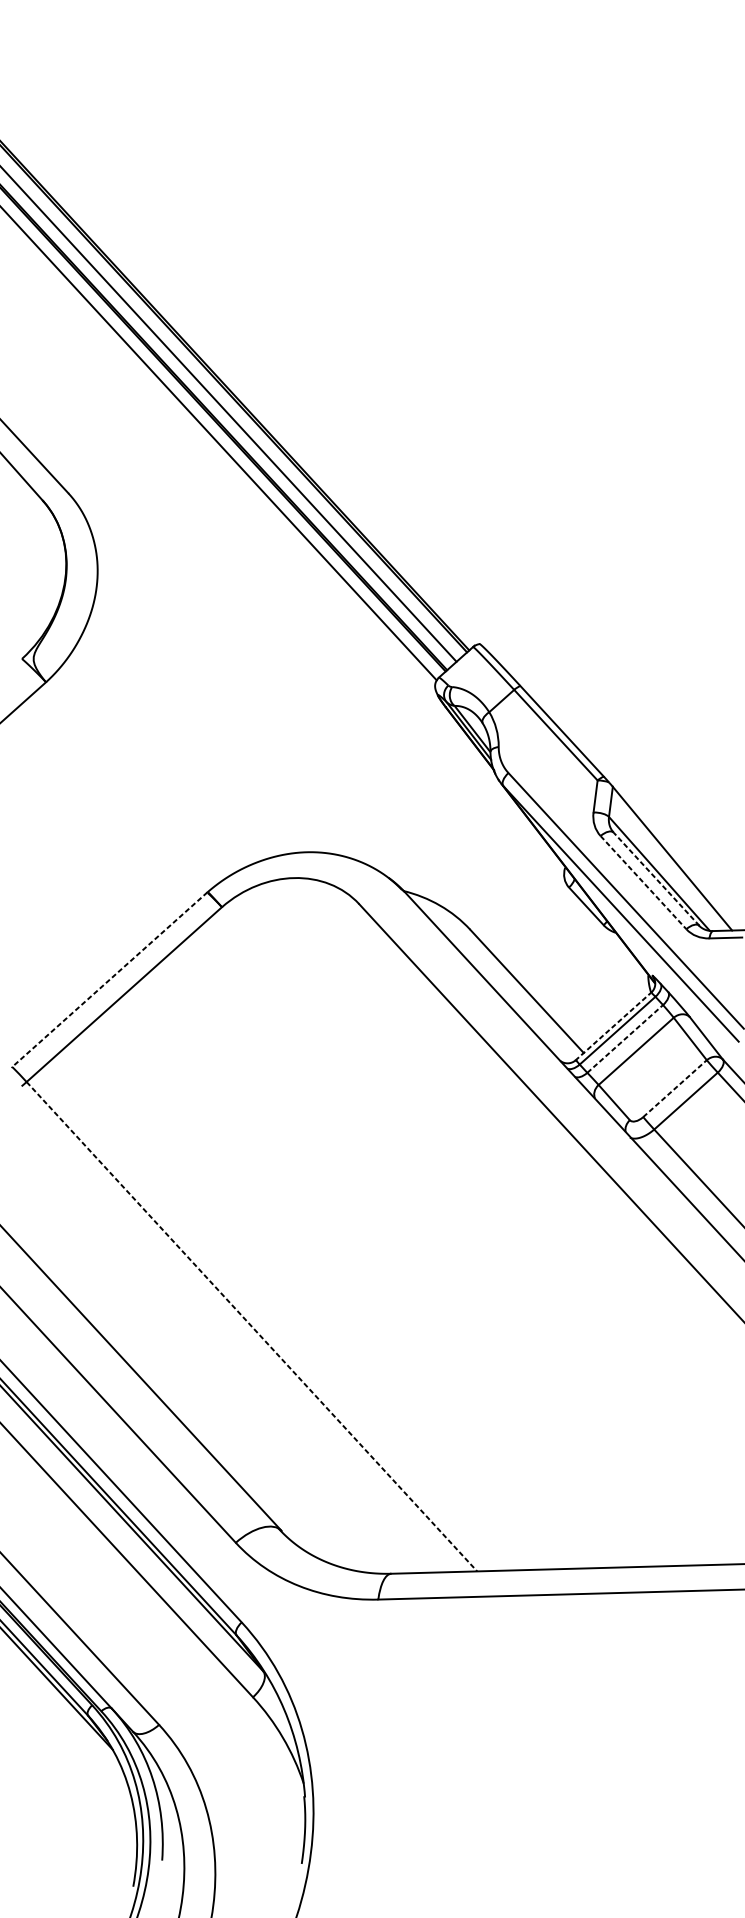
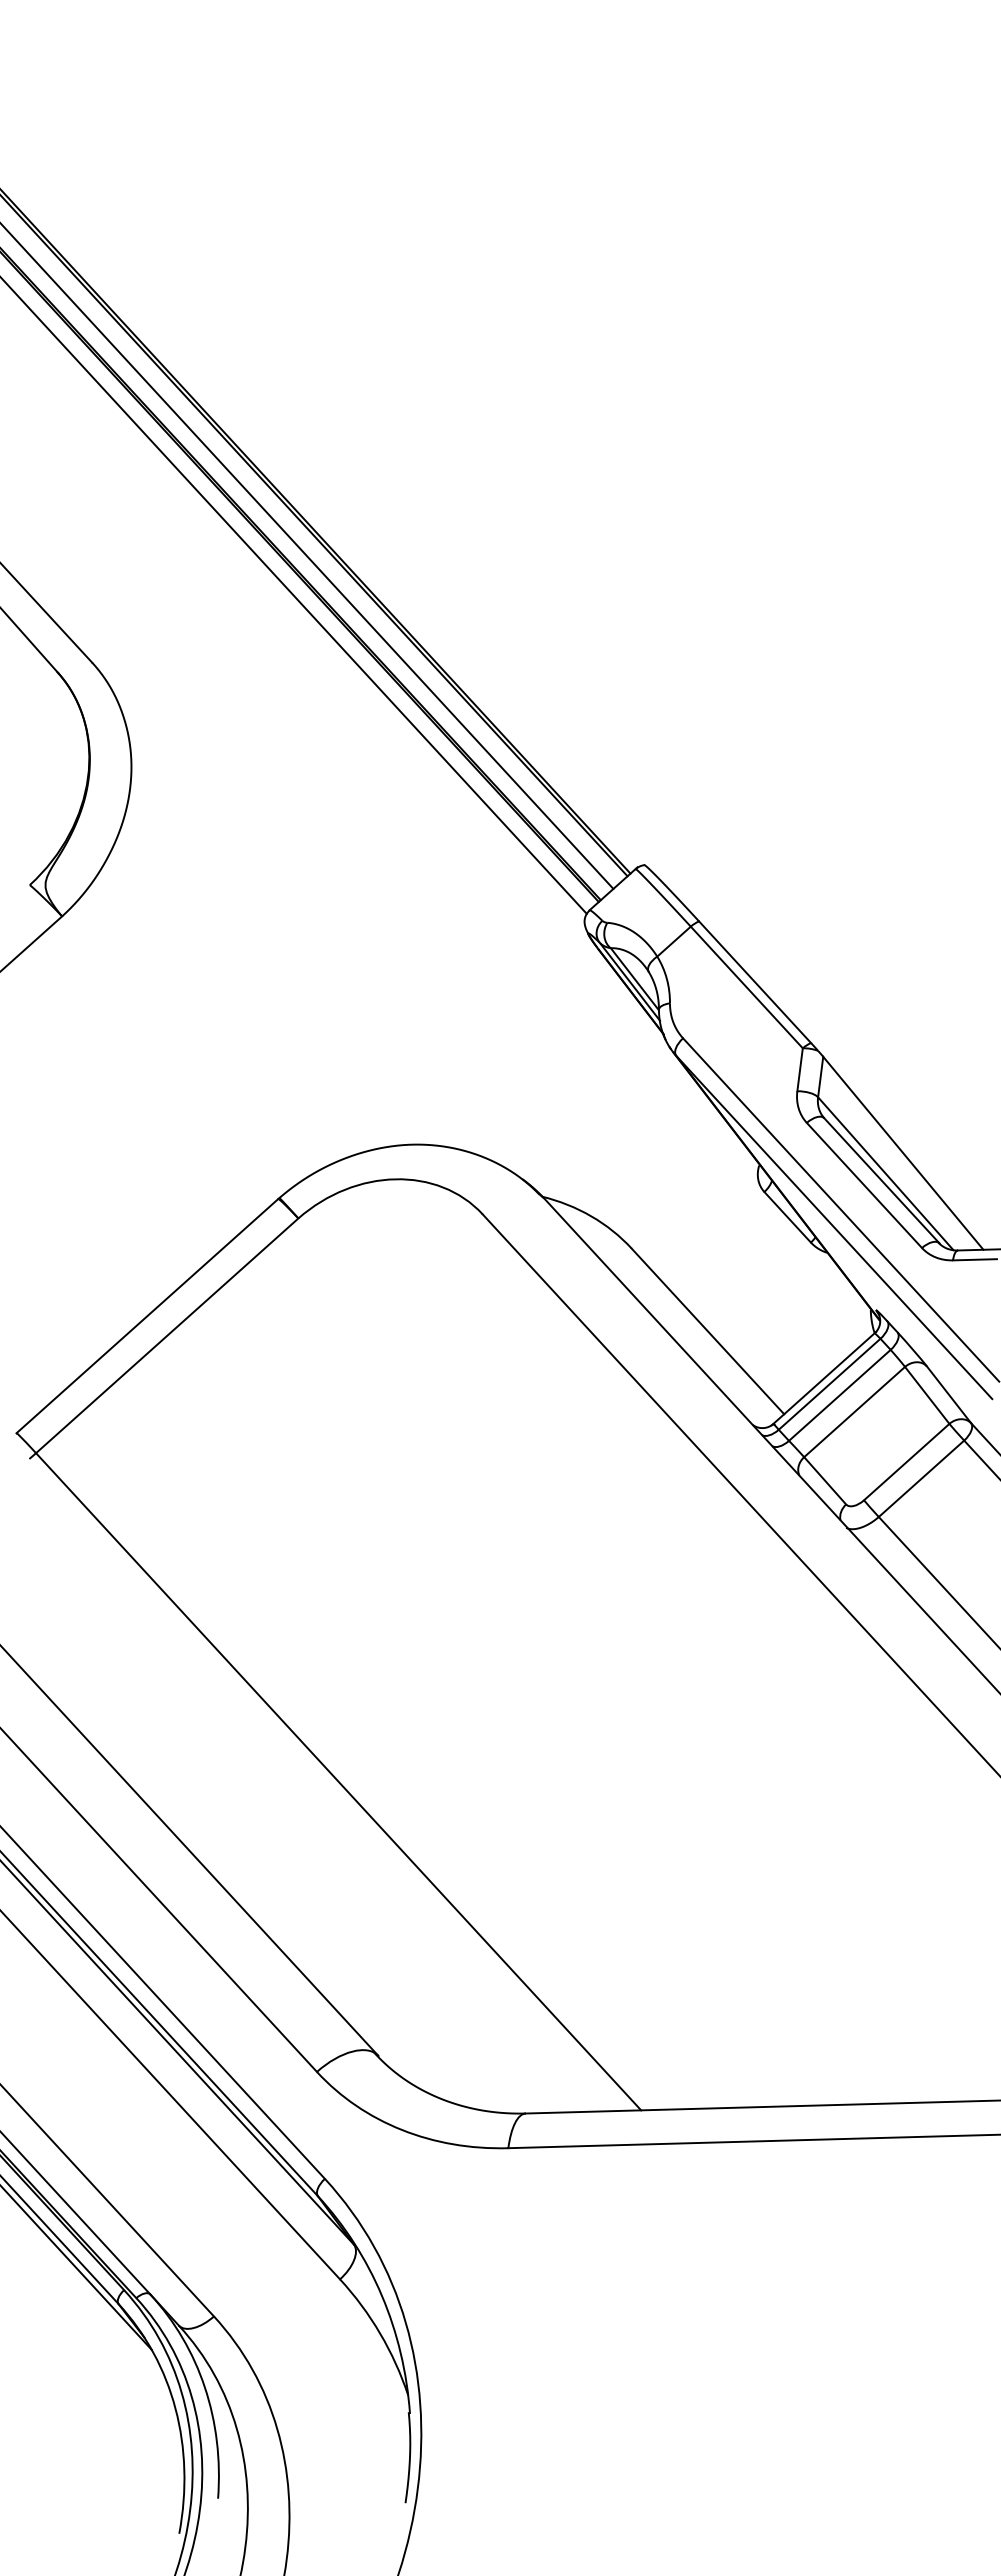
line: (656, 878) -> (881, 1180), dashed -> solid
line: (643, 882) -> (864, 1185), dashed -> solid
line: (109, 980) -> (147, 1316), dashed -> solid
line: (613, 1026) -> (824, 1378), dashed -> solid
line: (625, 1039) -> (840, 1395), dashed -> solid
line: (675, 1088) -> (907, 1461), dashed -> solid
line: (251, 1326) -> (338, 1781), dashed -> solid

